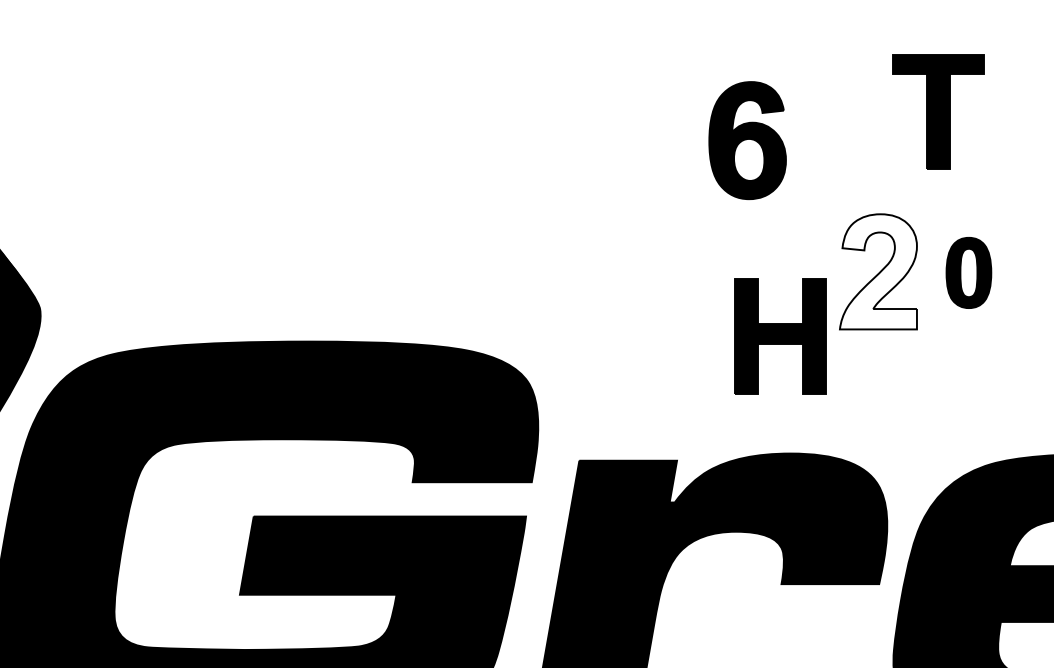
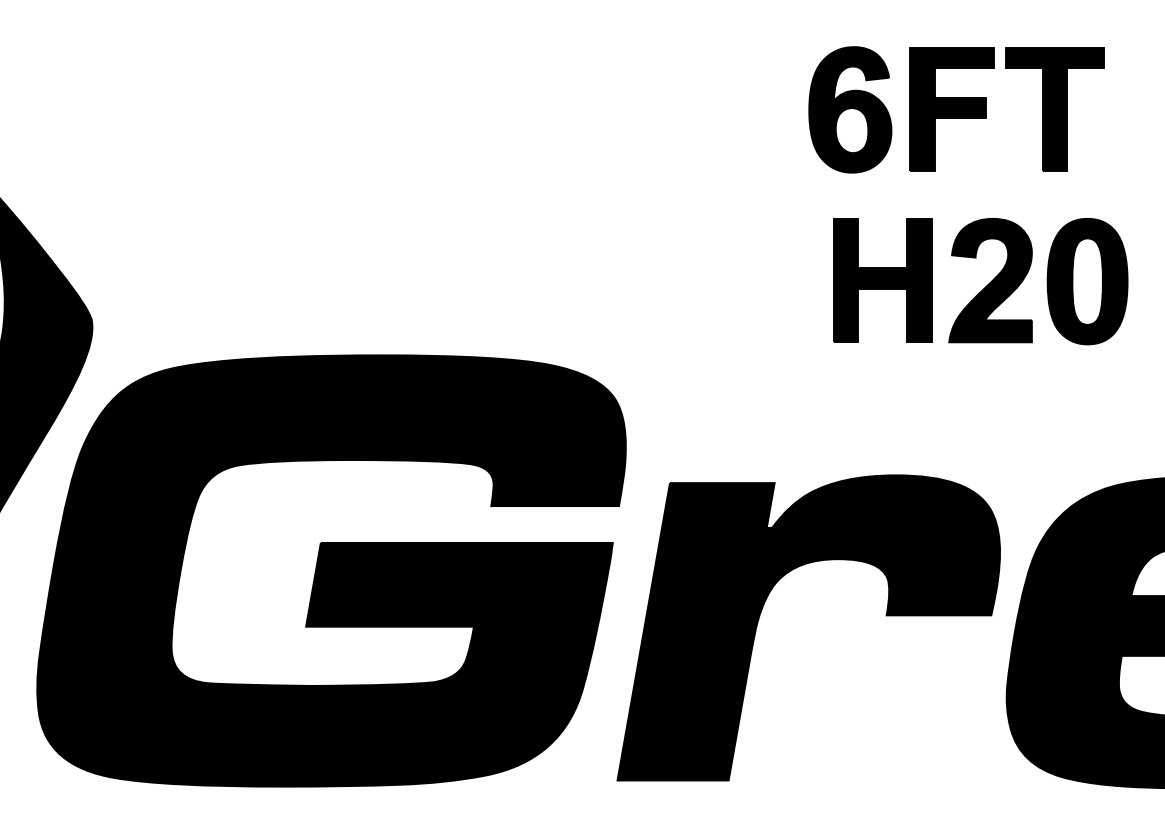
part: (841, 112) -> (951, 109), added
part: (747, 140) -> (850, 109), moved
fill: (878, 271) -> (990, 280), added
part: (968, 272) -> (1087, 281), size x1.67
part: (780, 336) -> (882, 280), moved

